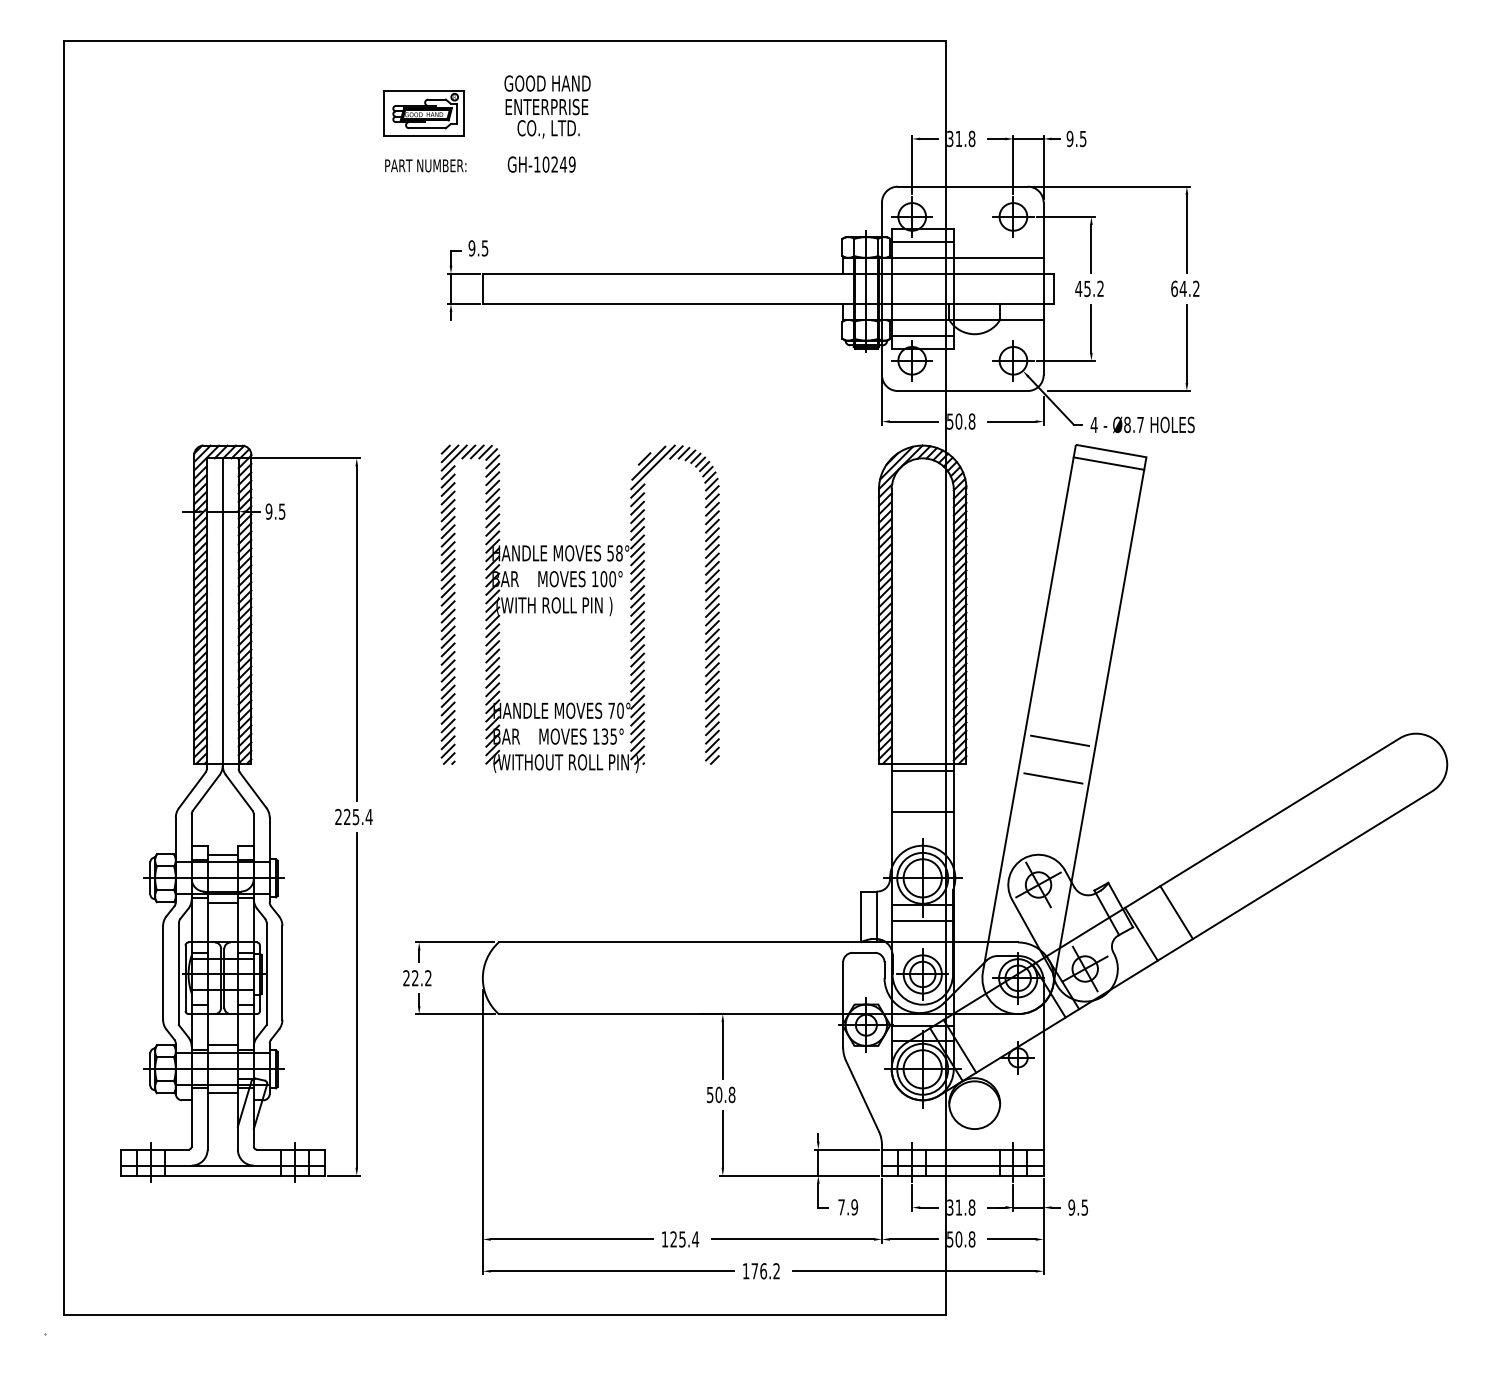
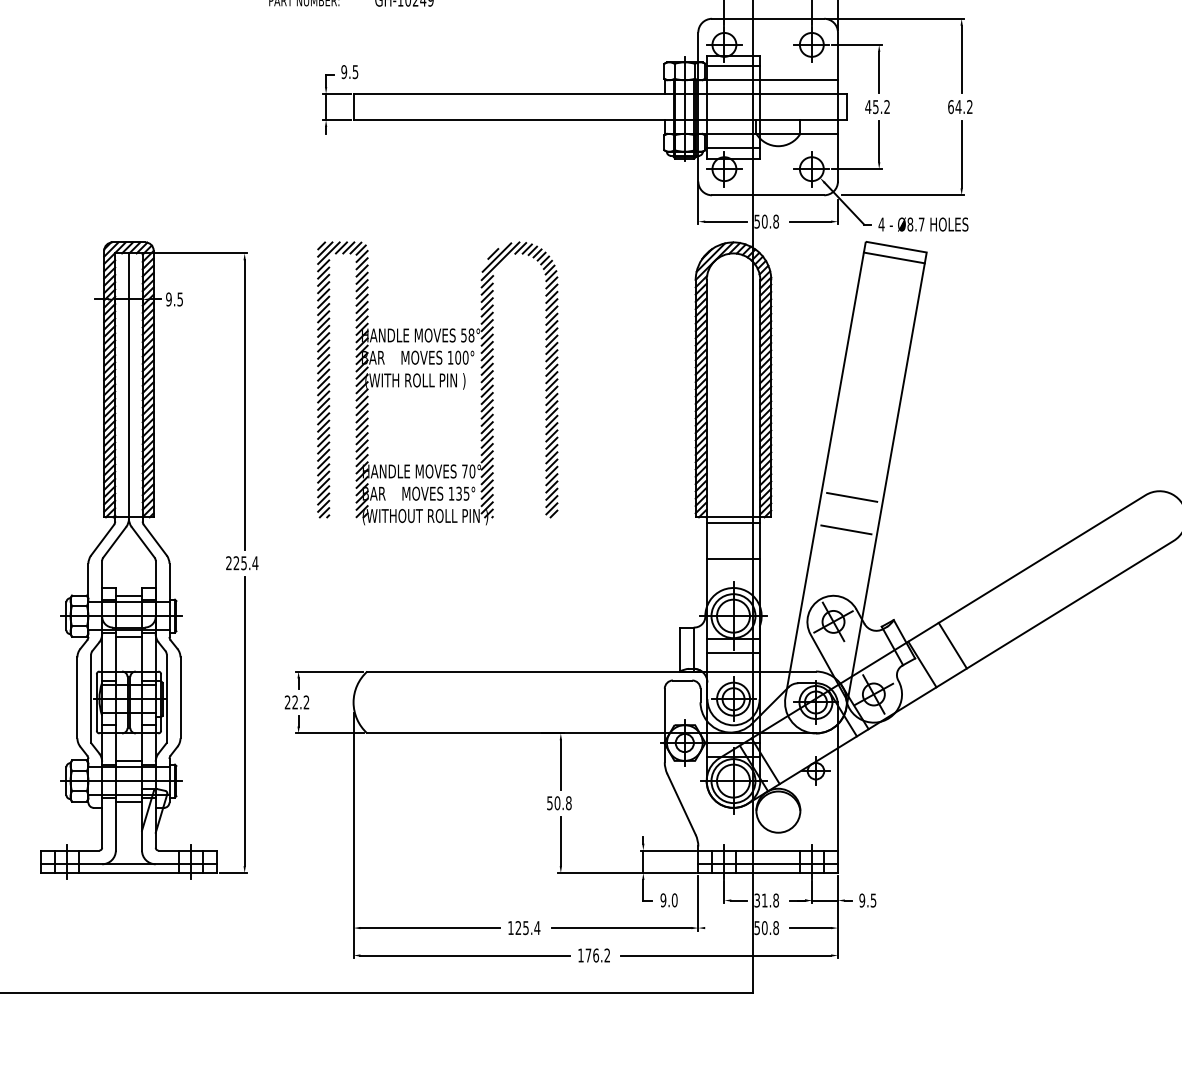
text: (847, 1207) -> (668, 900), 7.9 -> 9.0
line: (913, 1239) -> (725, 928), removed

